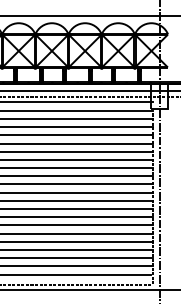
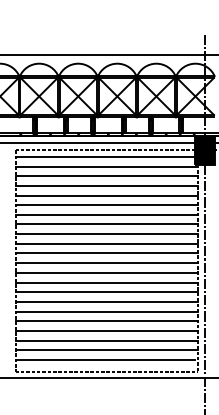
fill: (159, 96) -> (204, 150), added

